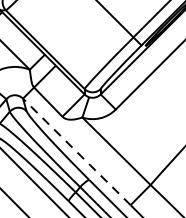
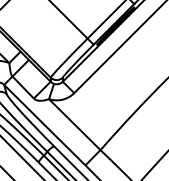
line: (77, 152) -> (45, 125), dashed -> solid

